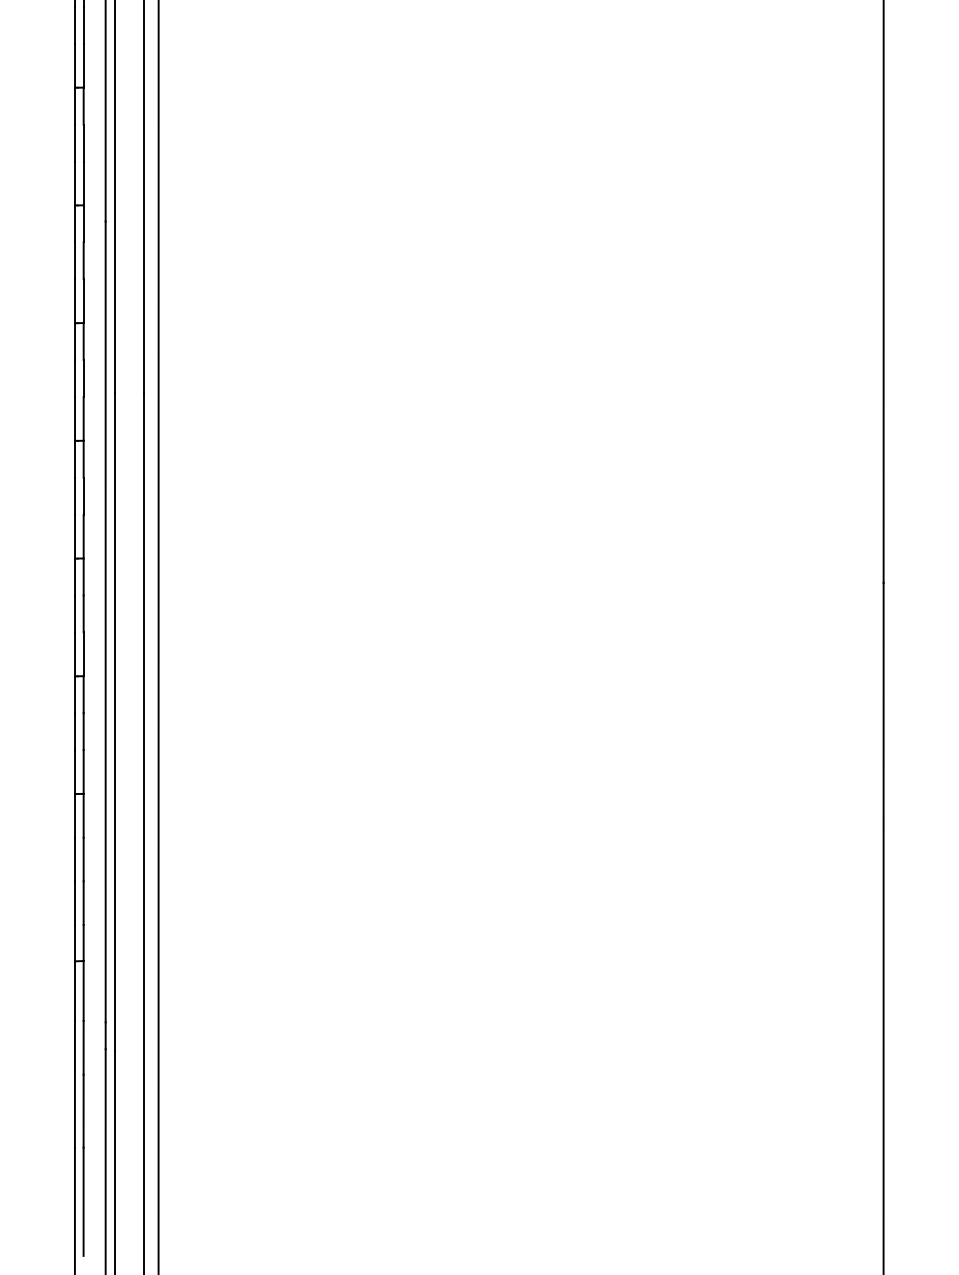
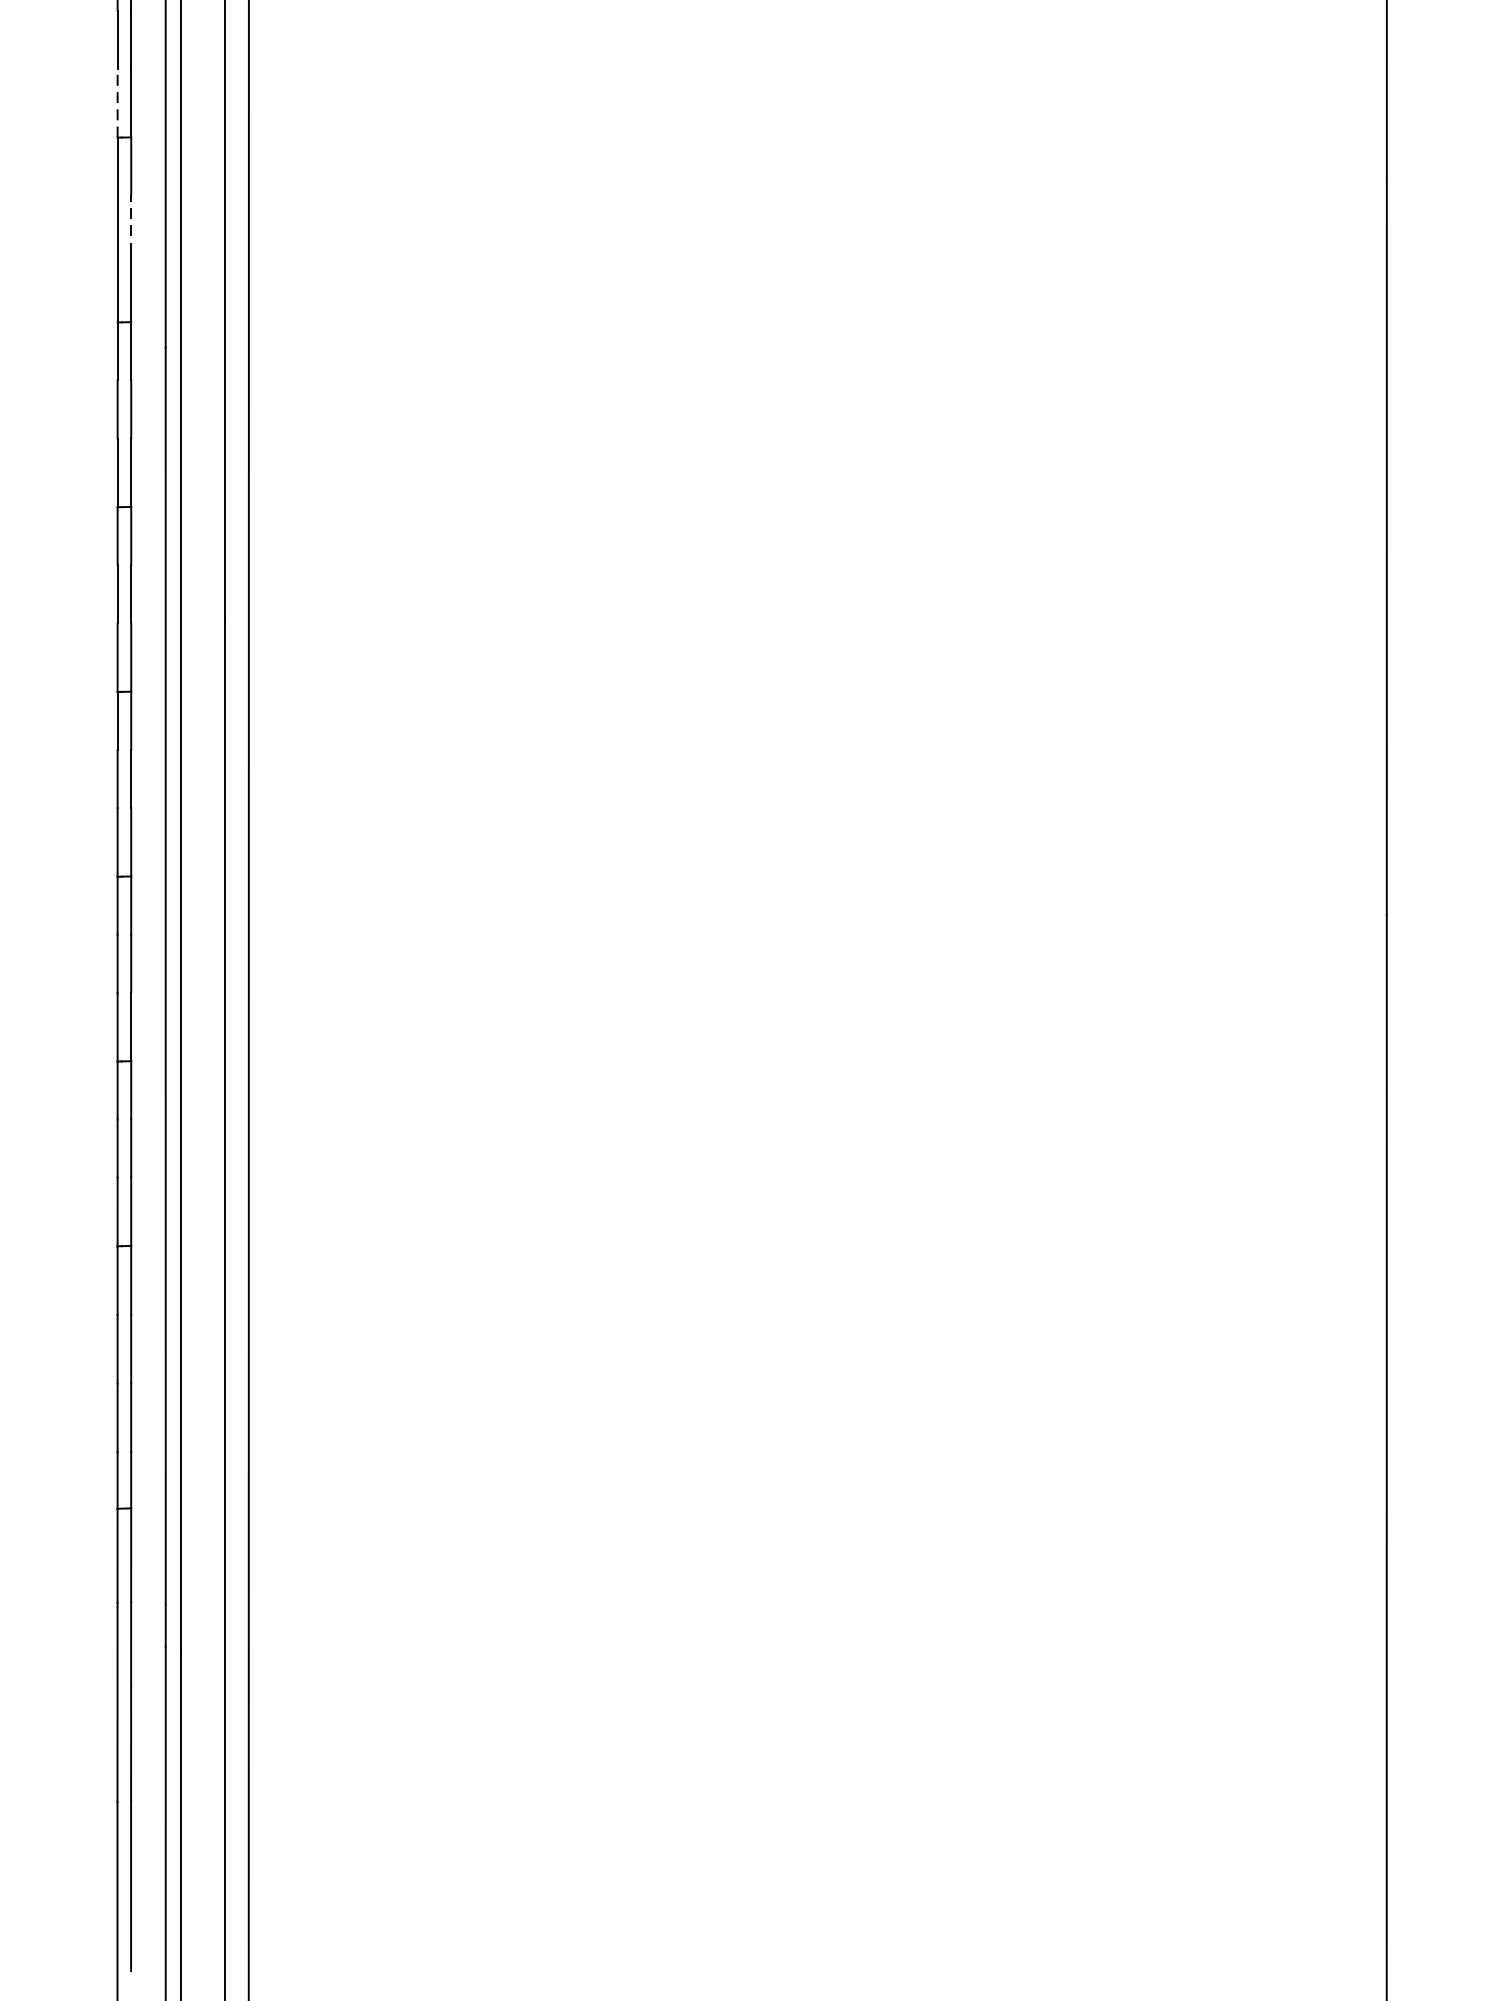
line: (75, 65) -> (118, 102), solid -> dashed
line: (83, 142) -> (130, 223), solid -> dashed

